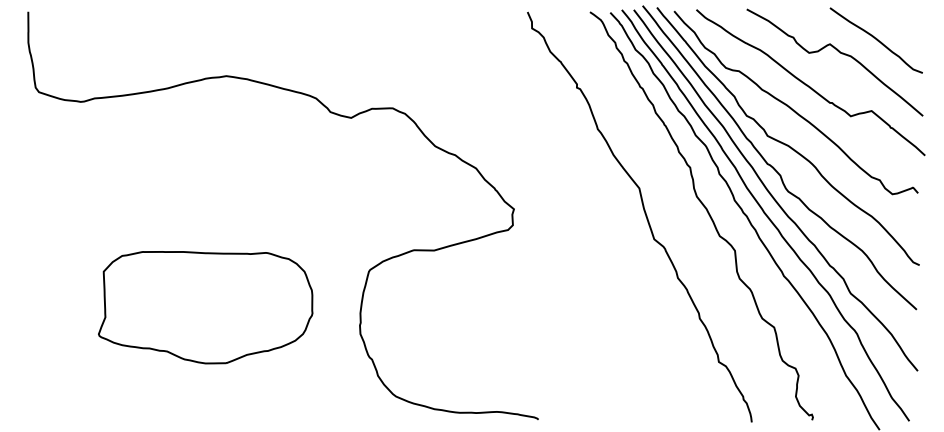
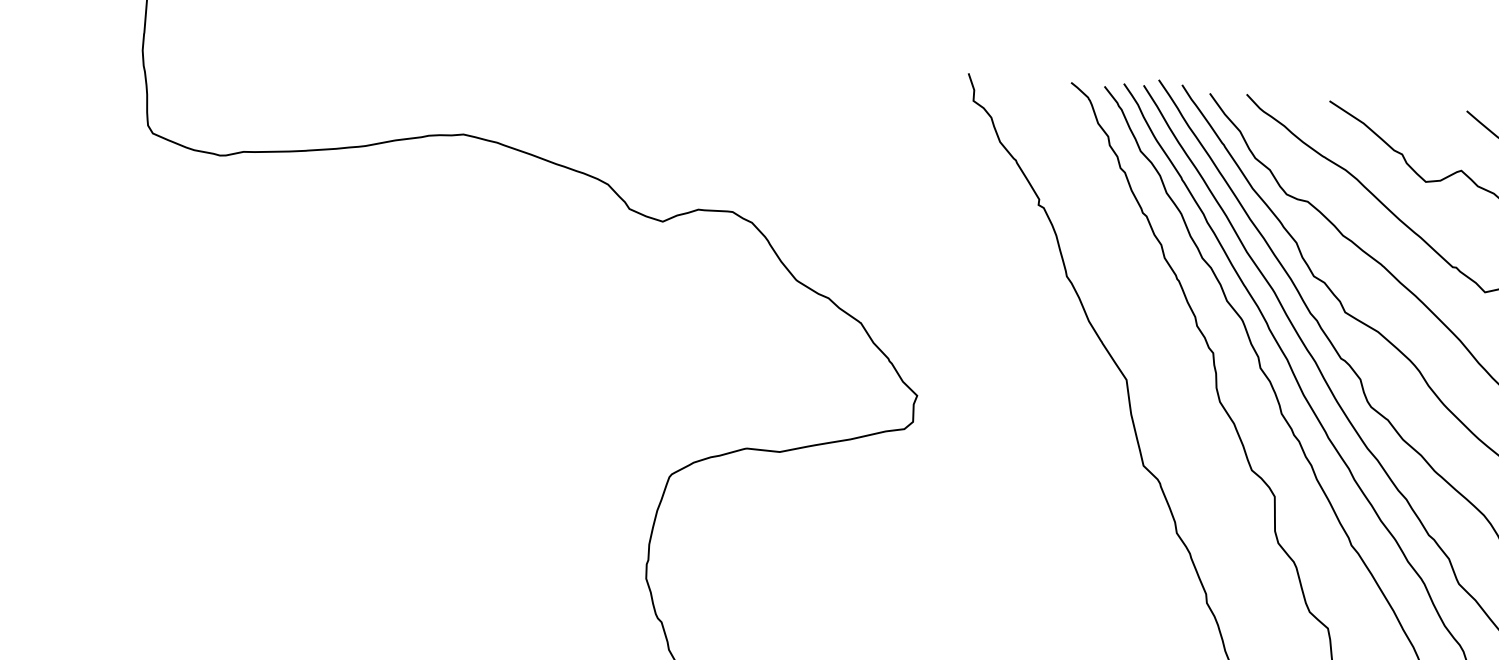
part: (205, 307) -> (395, 512), removed

